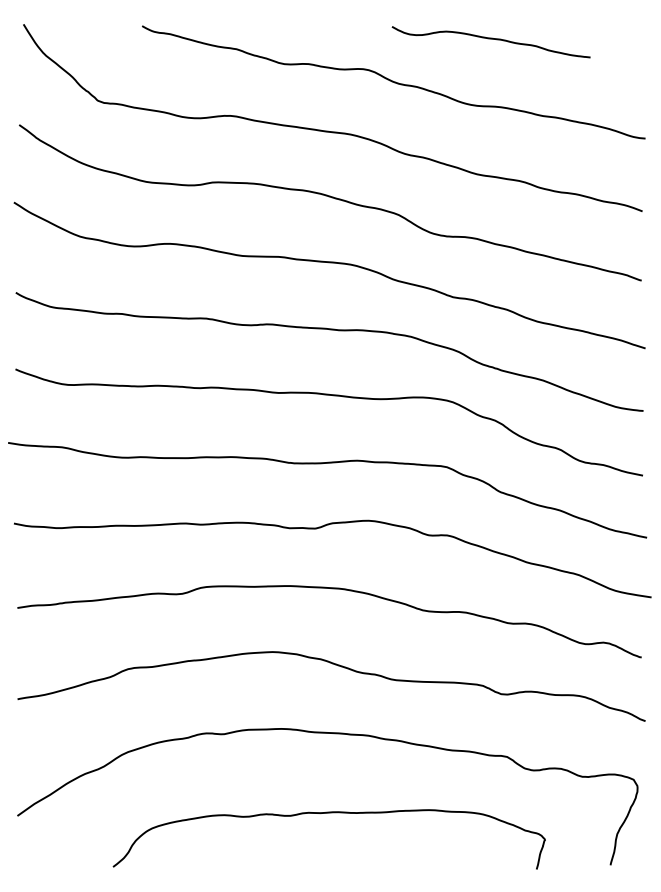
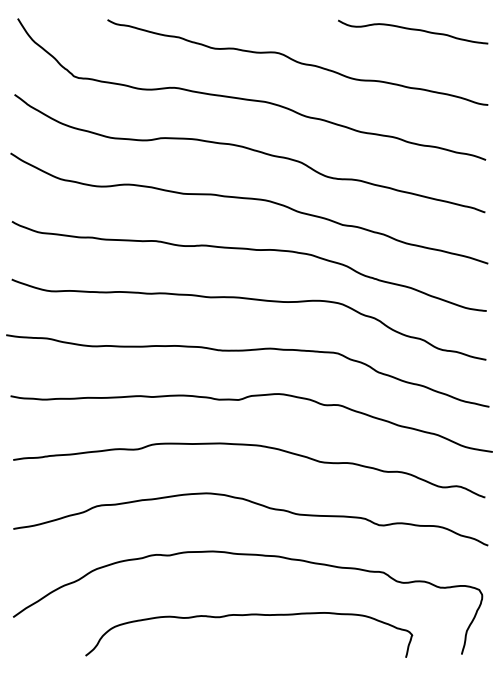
curve: (490, 39) -> (412, 30), moved

